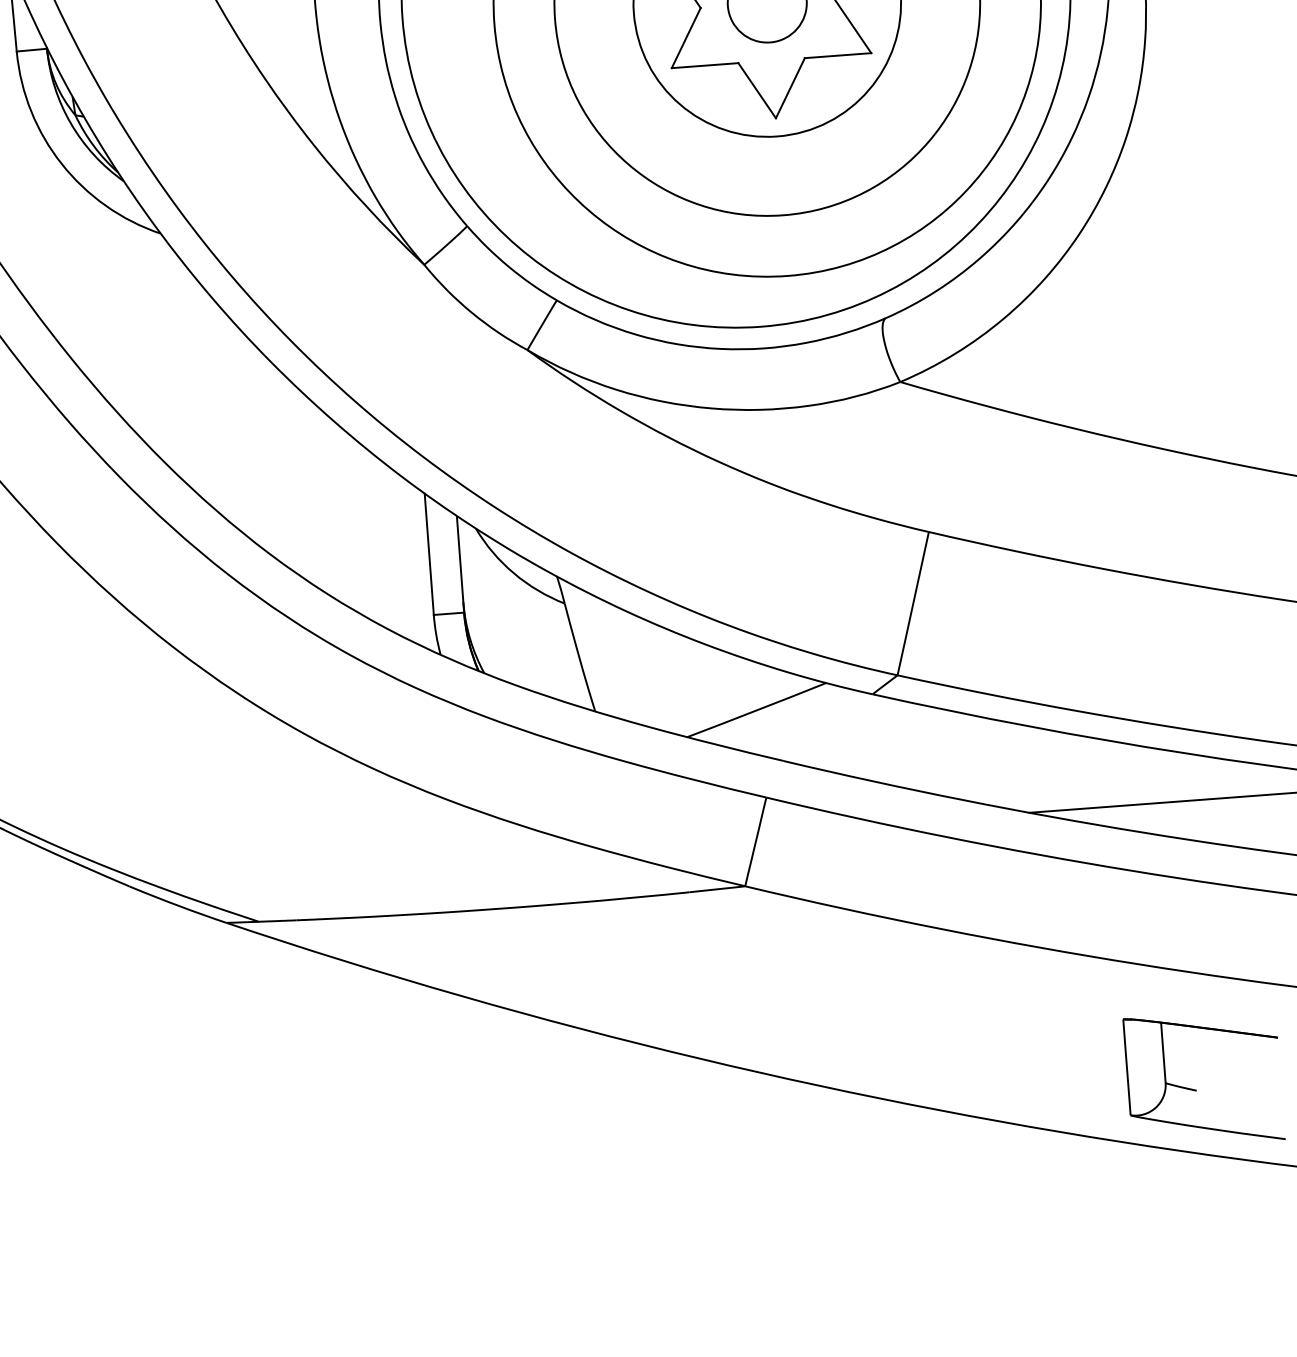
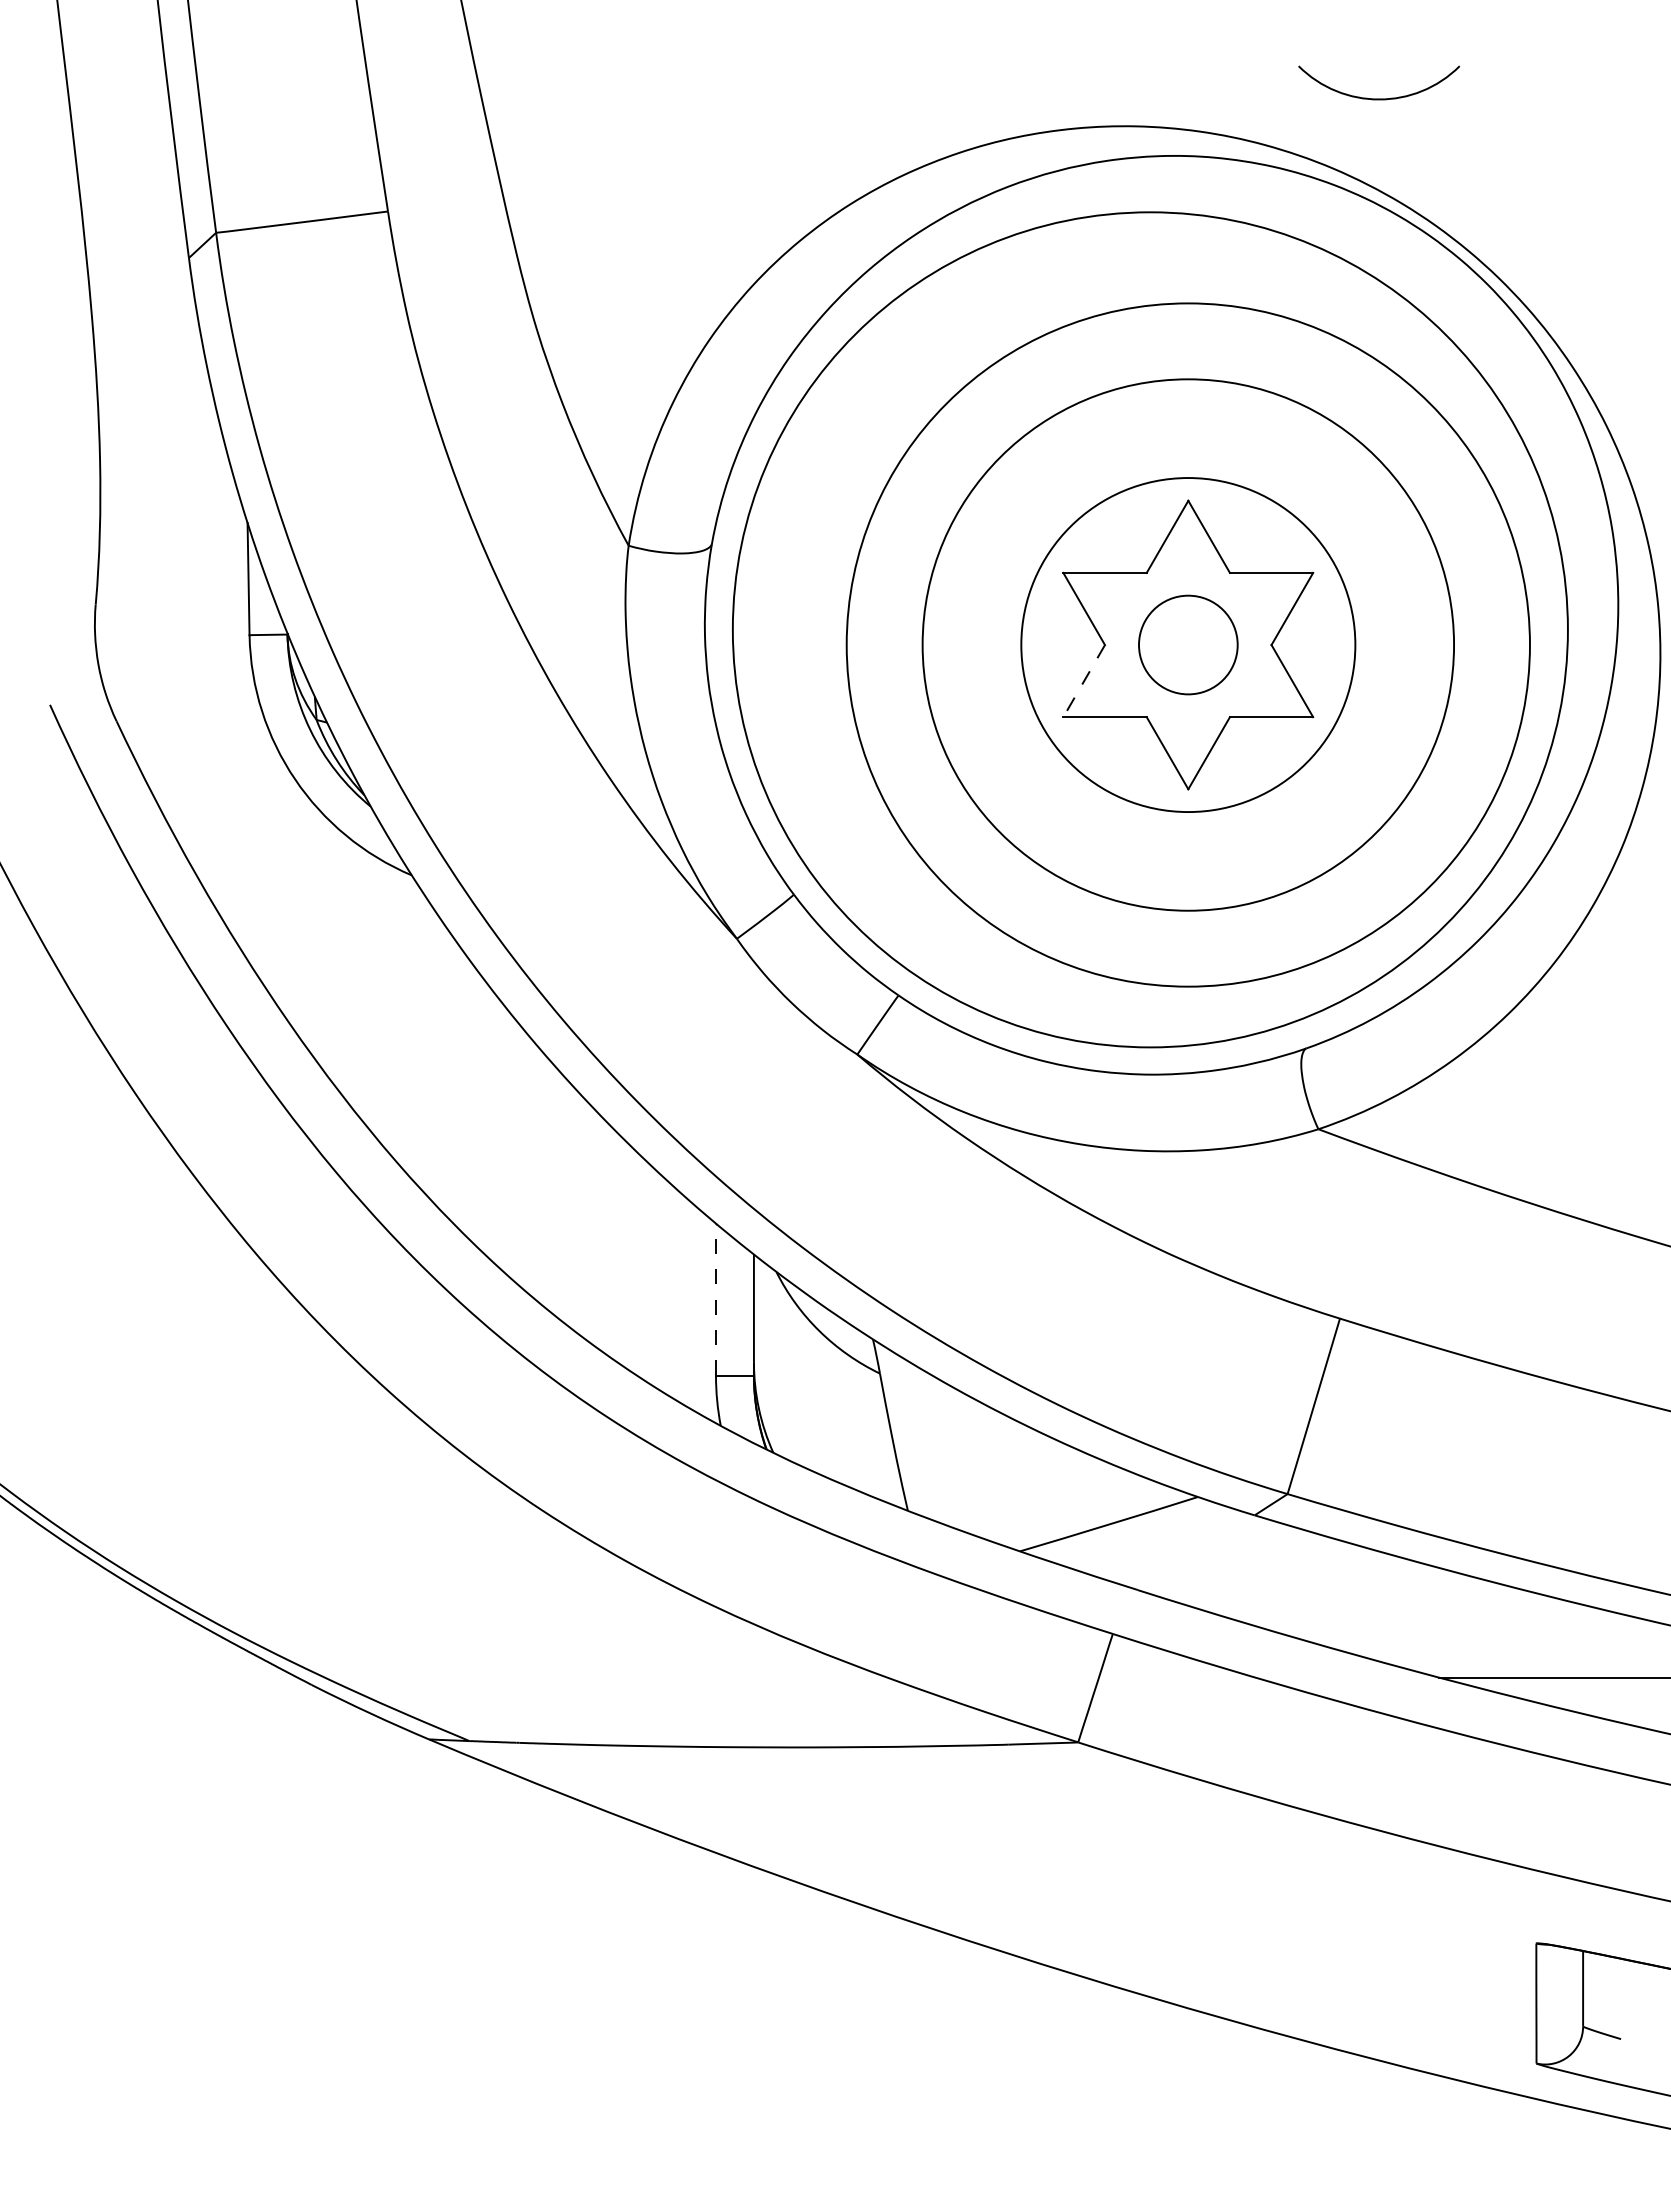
line: (686, 38) -> (1084, 681), solid -> dashed
line: (428, 554) -> (715, 1299), solid -> dashed

